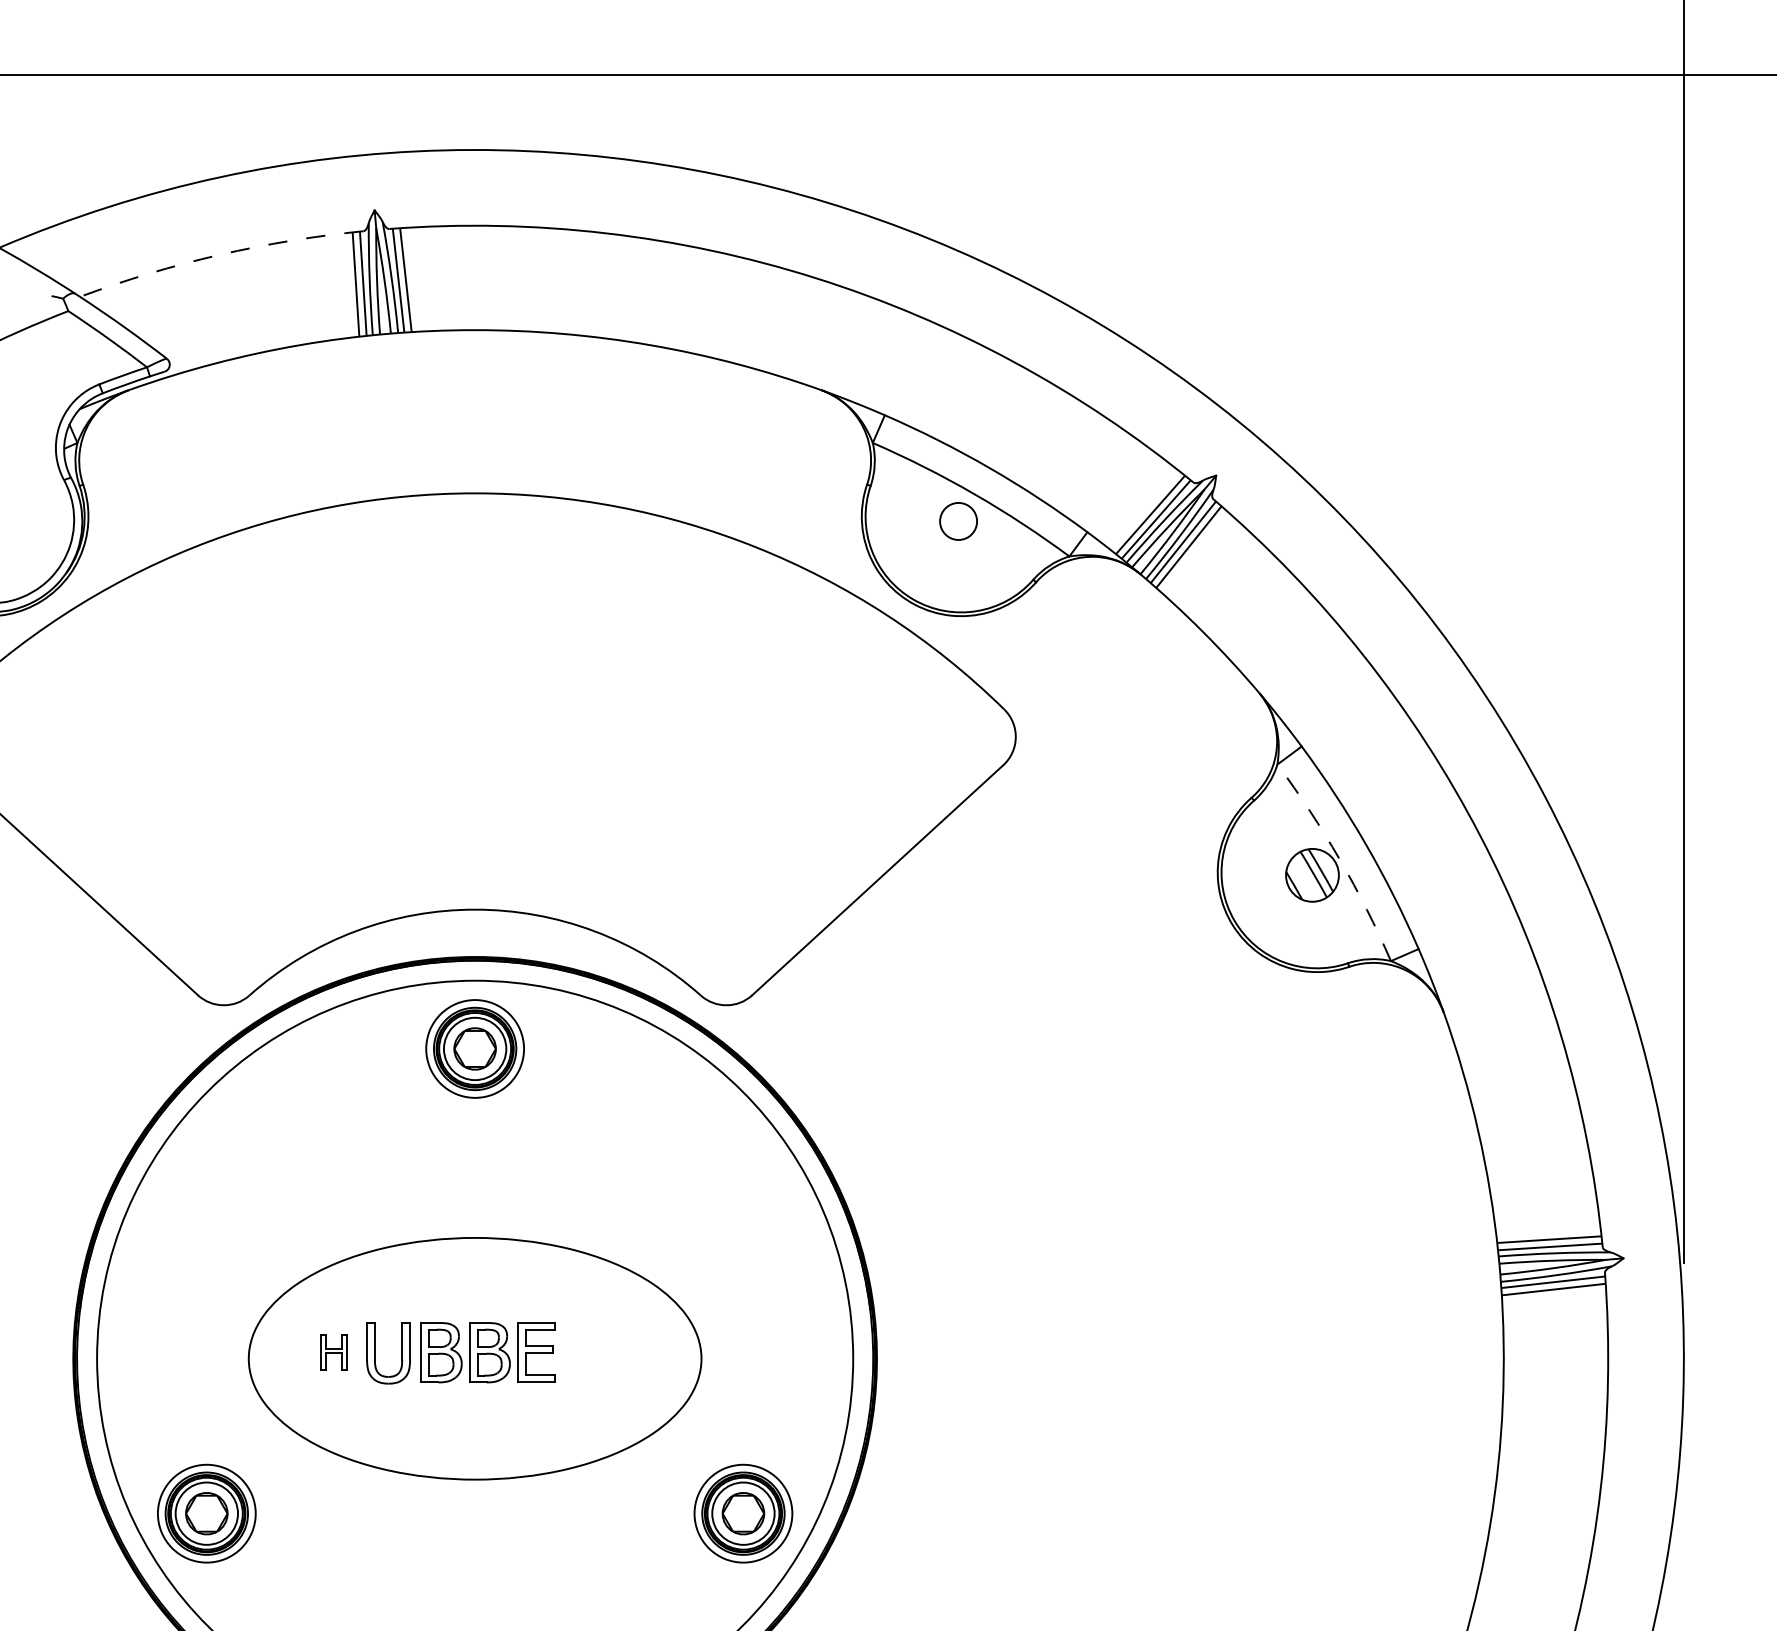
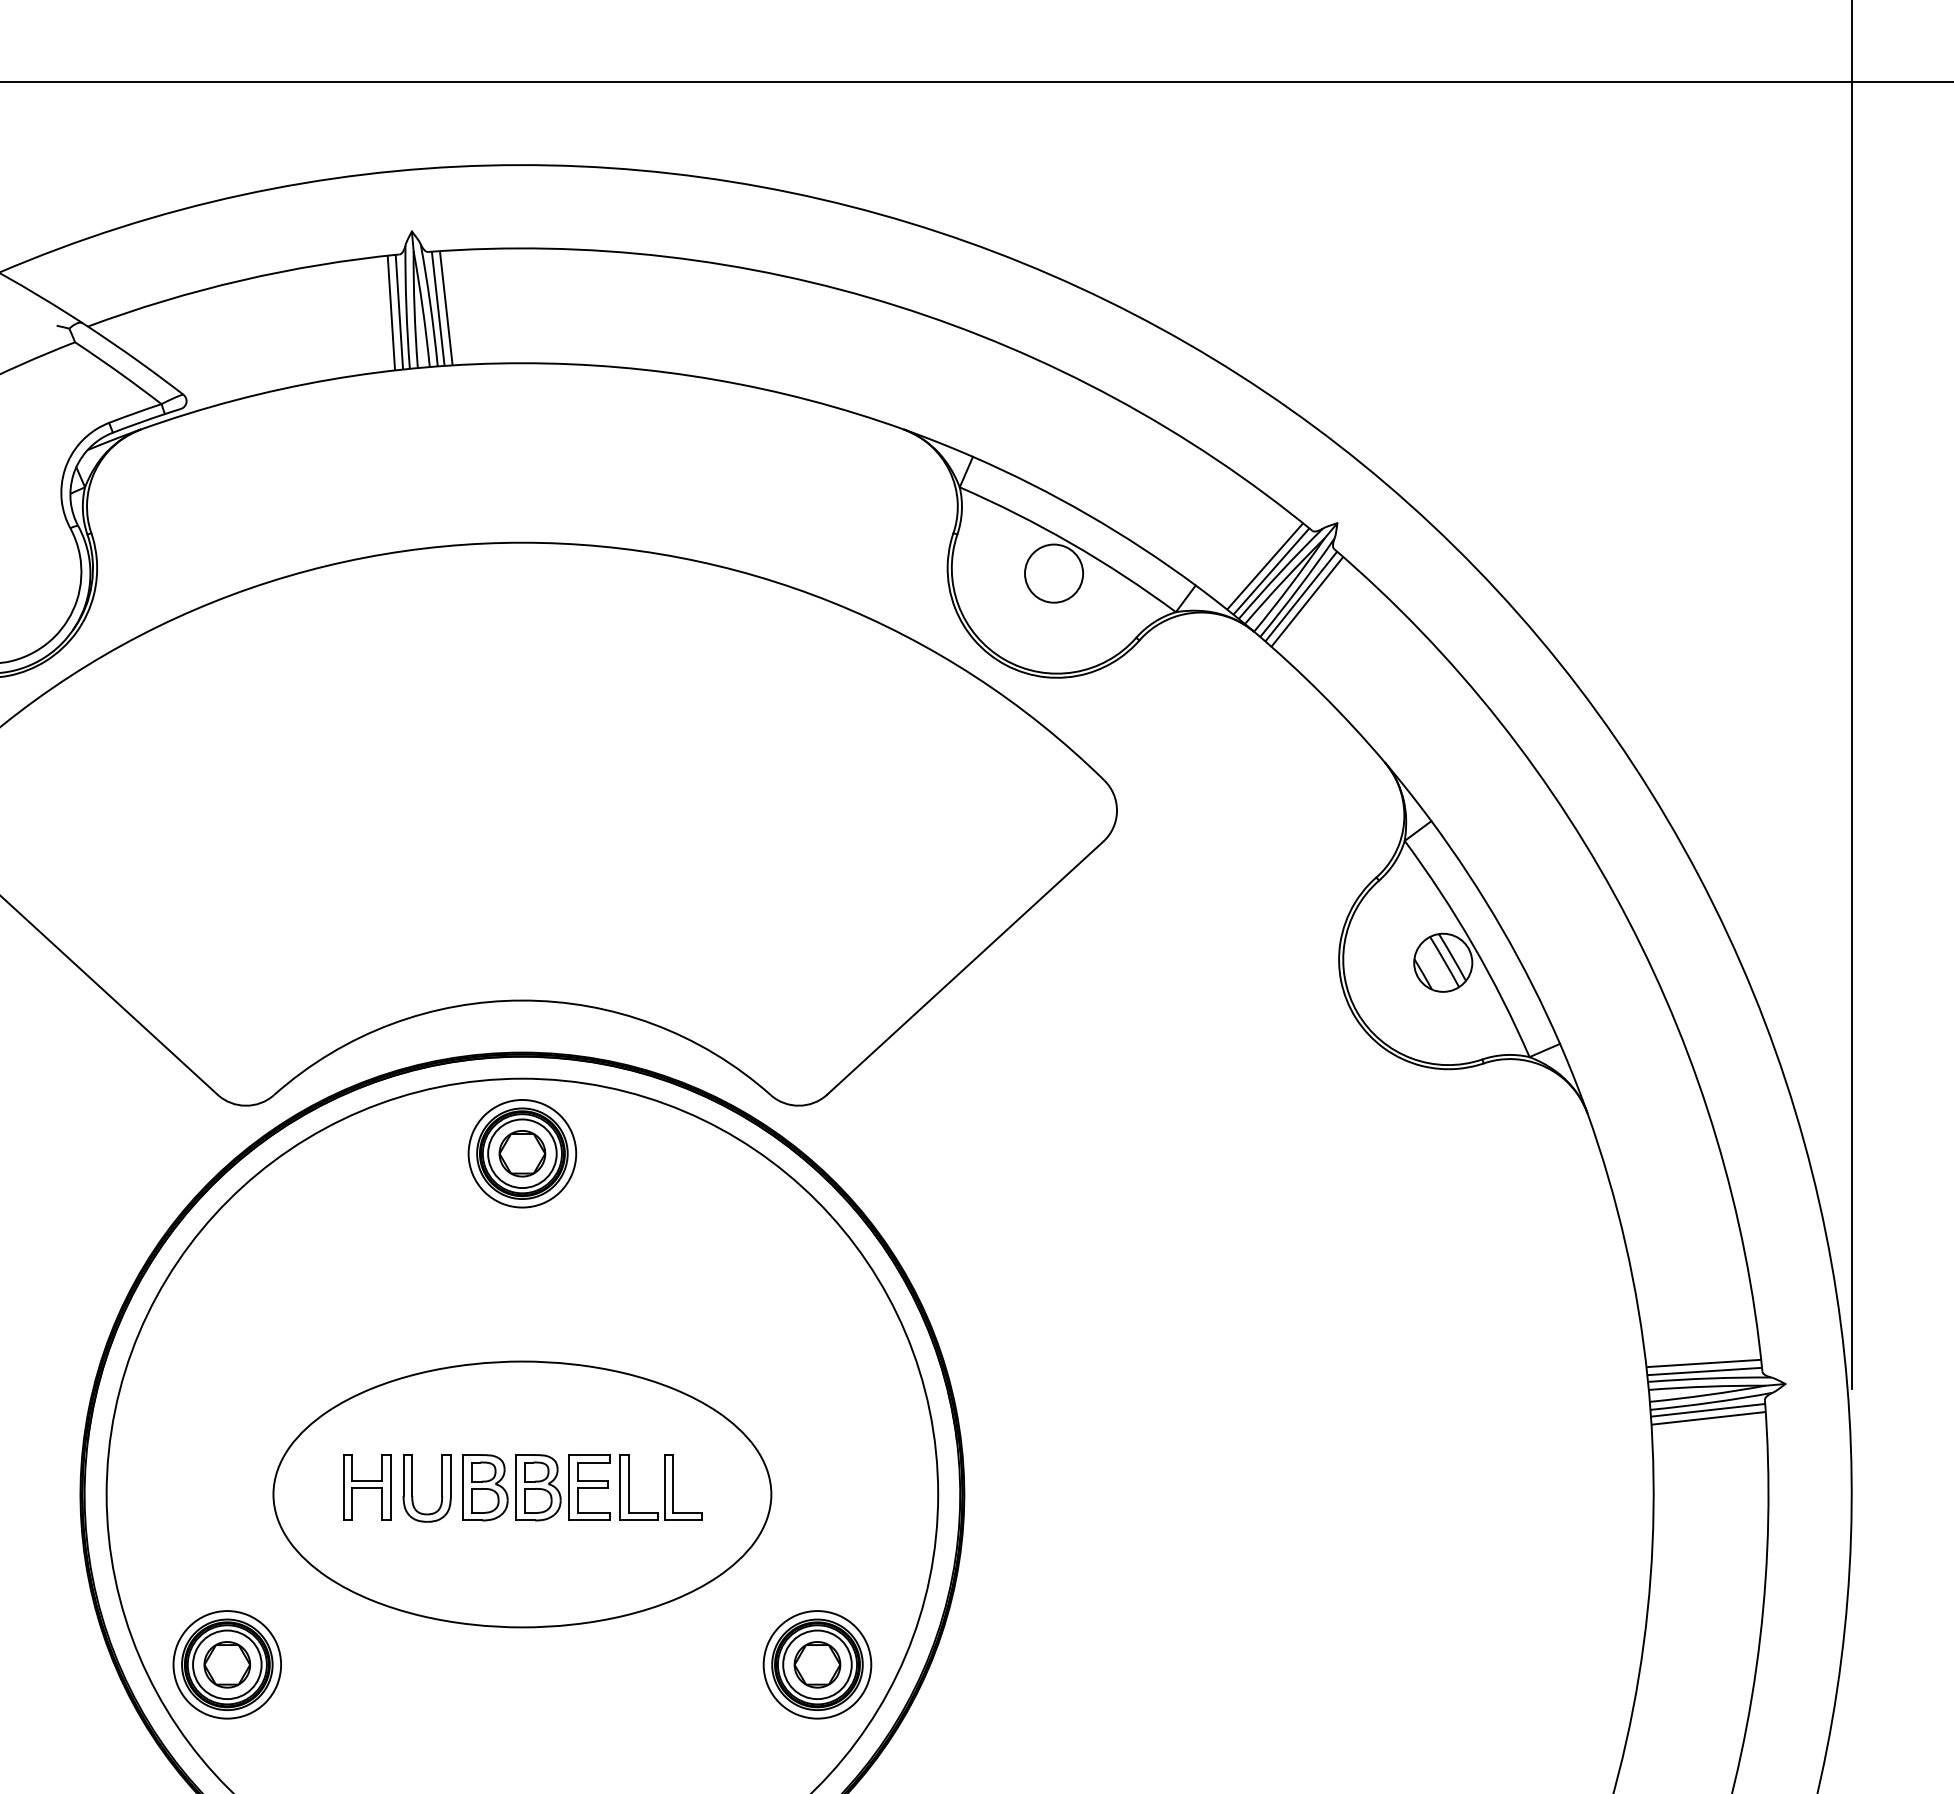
arc: (219, 254) -> (241, 280), dashed -> solid
circle: (958, 521) -> (1054, 573), size x1.43
arc: (1339, 859) -> (1473, 945), dashed -> solid
part: (334, 1352) -> (367, 1487), size x1.67
part: (600, 1352) -> (660, 1487), added

